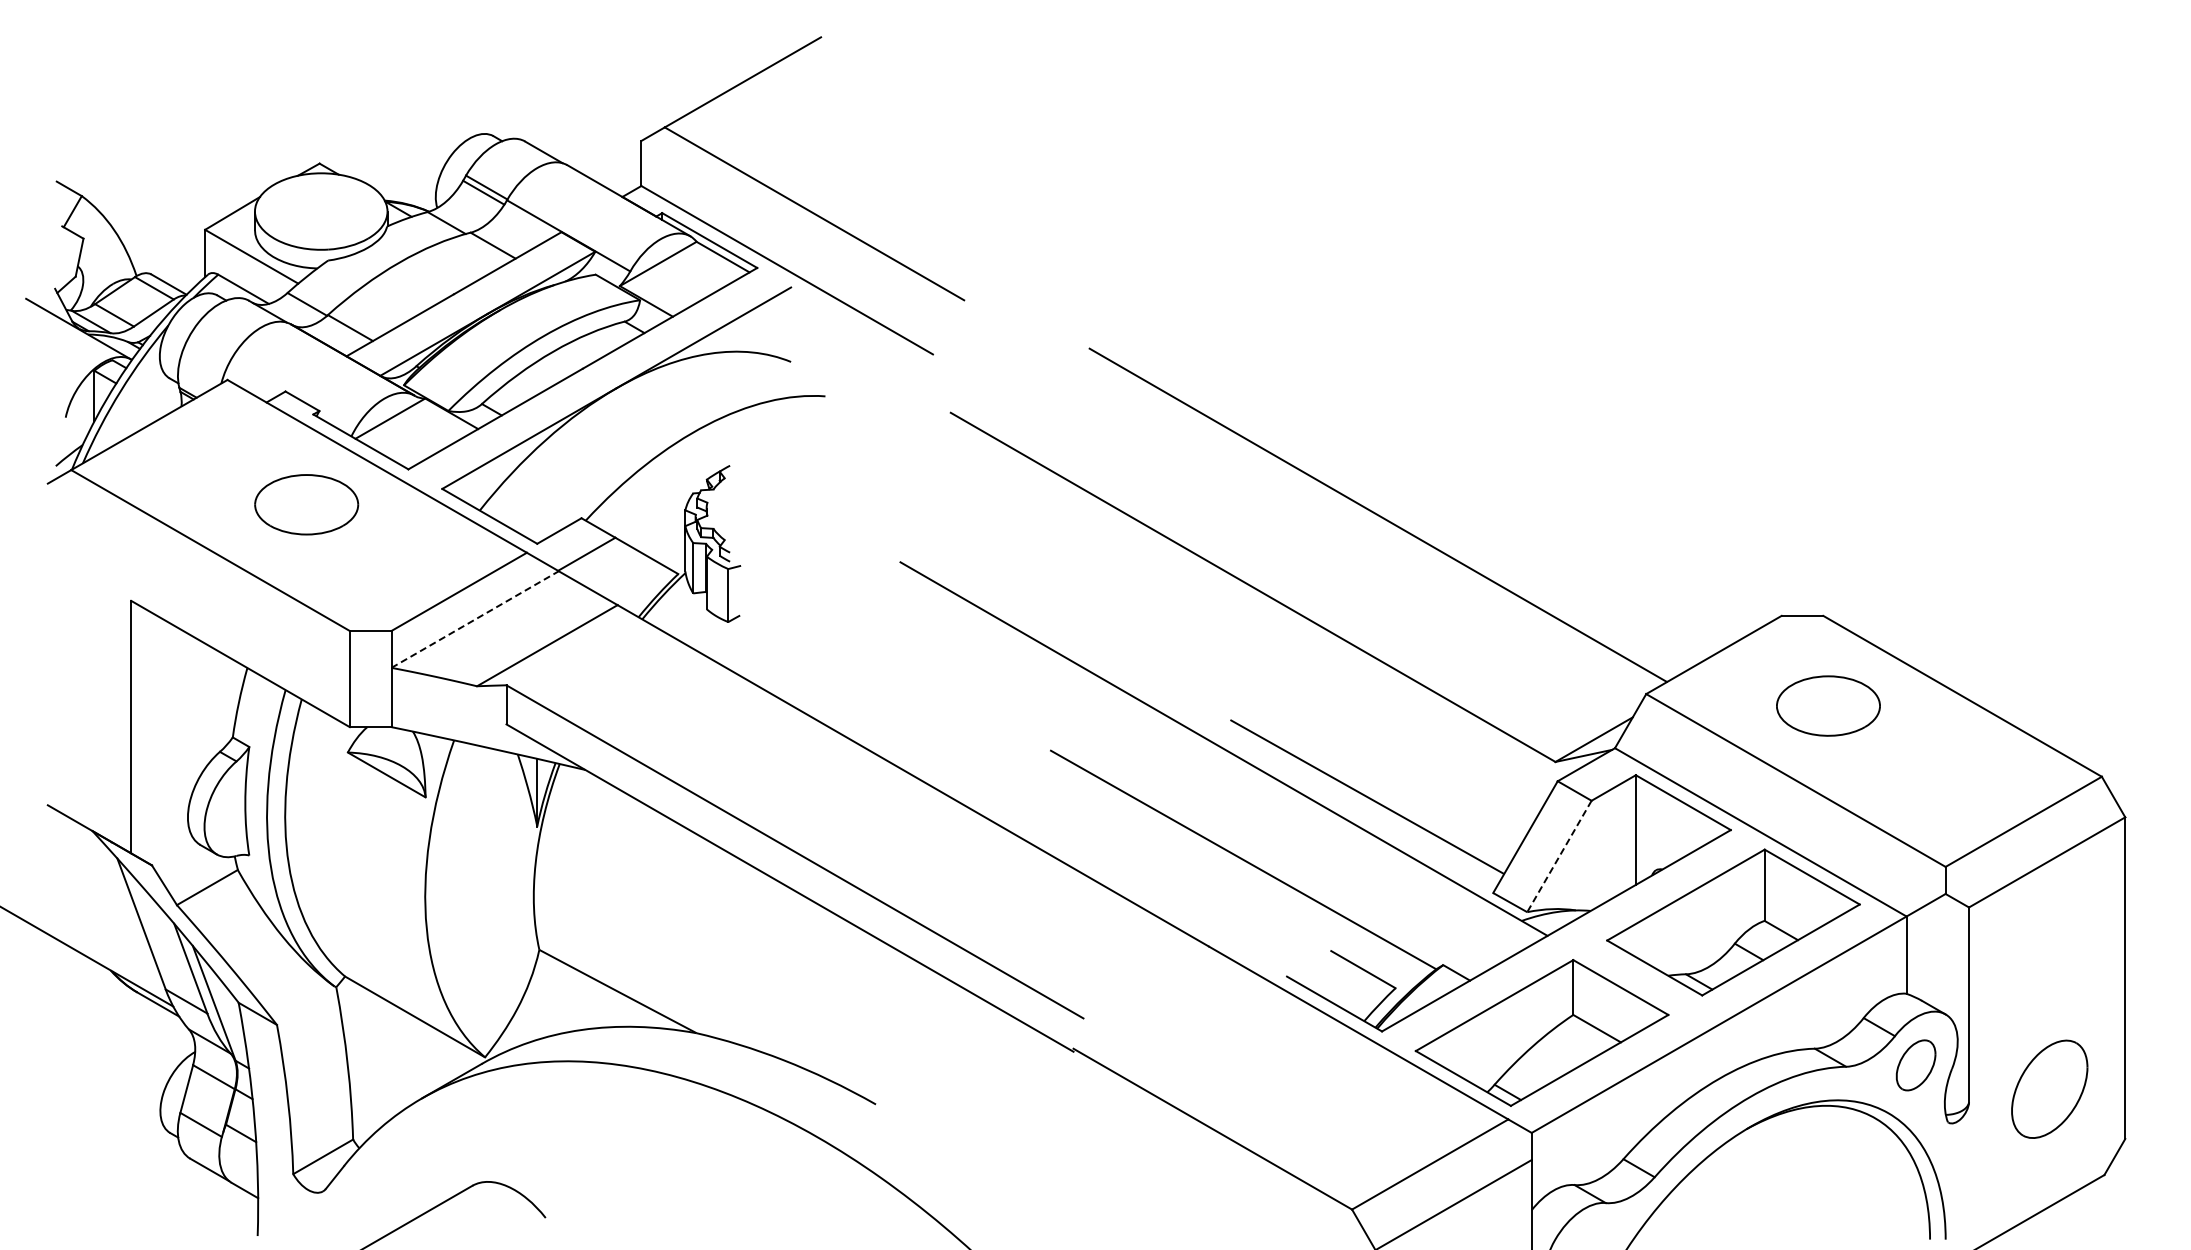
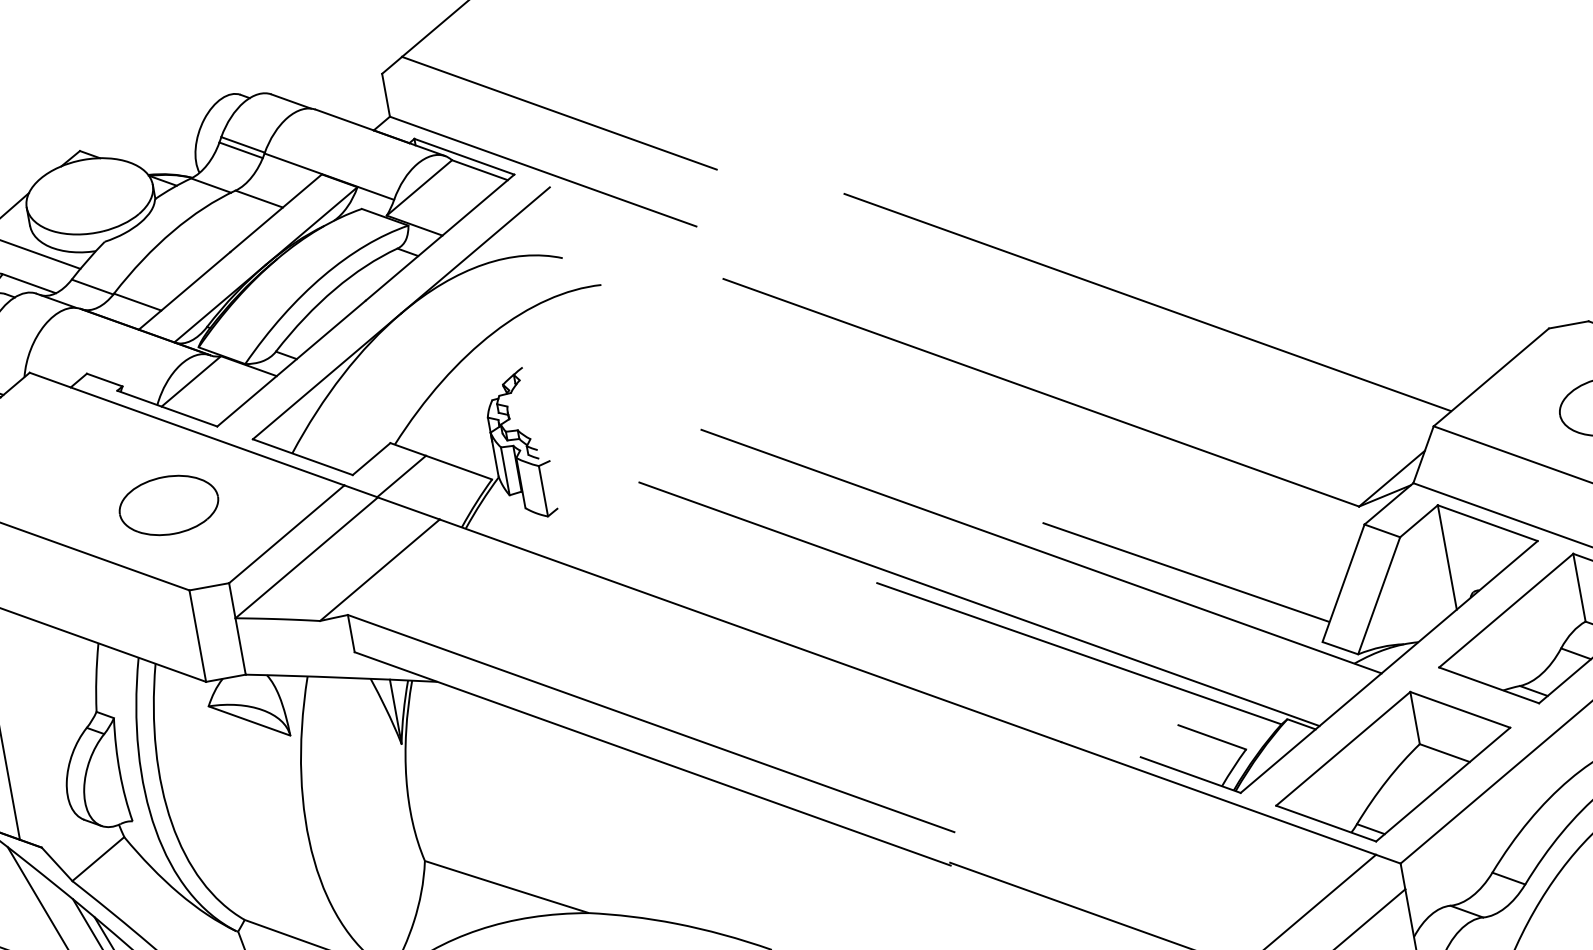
part: (306, 504) -> (168, 505), moved
line: (475, 619) -> (307, 557), dashed -> solid
line: (1150, 791) -> (978, 604), added
line: (1559, 856) -> (1379, 595), dashed -> solid

